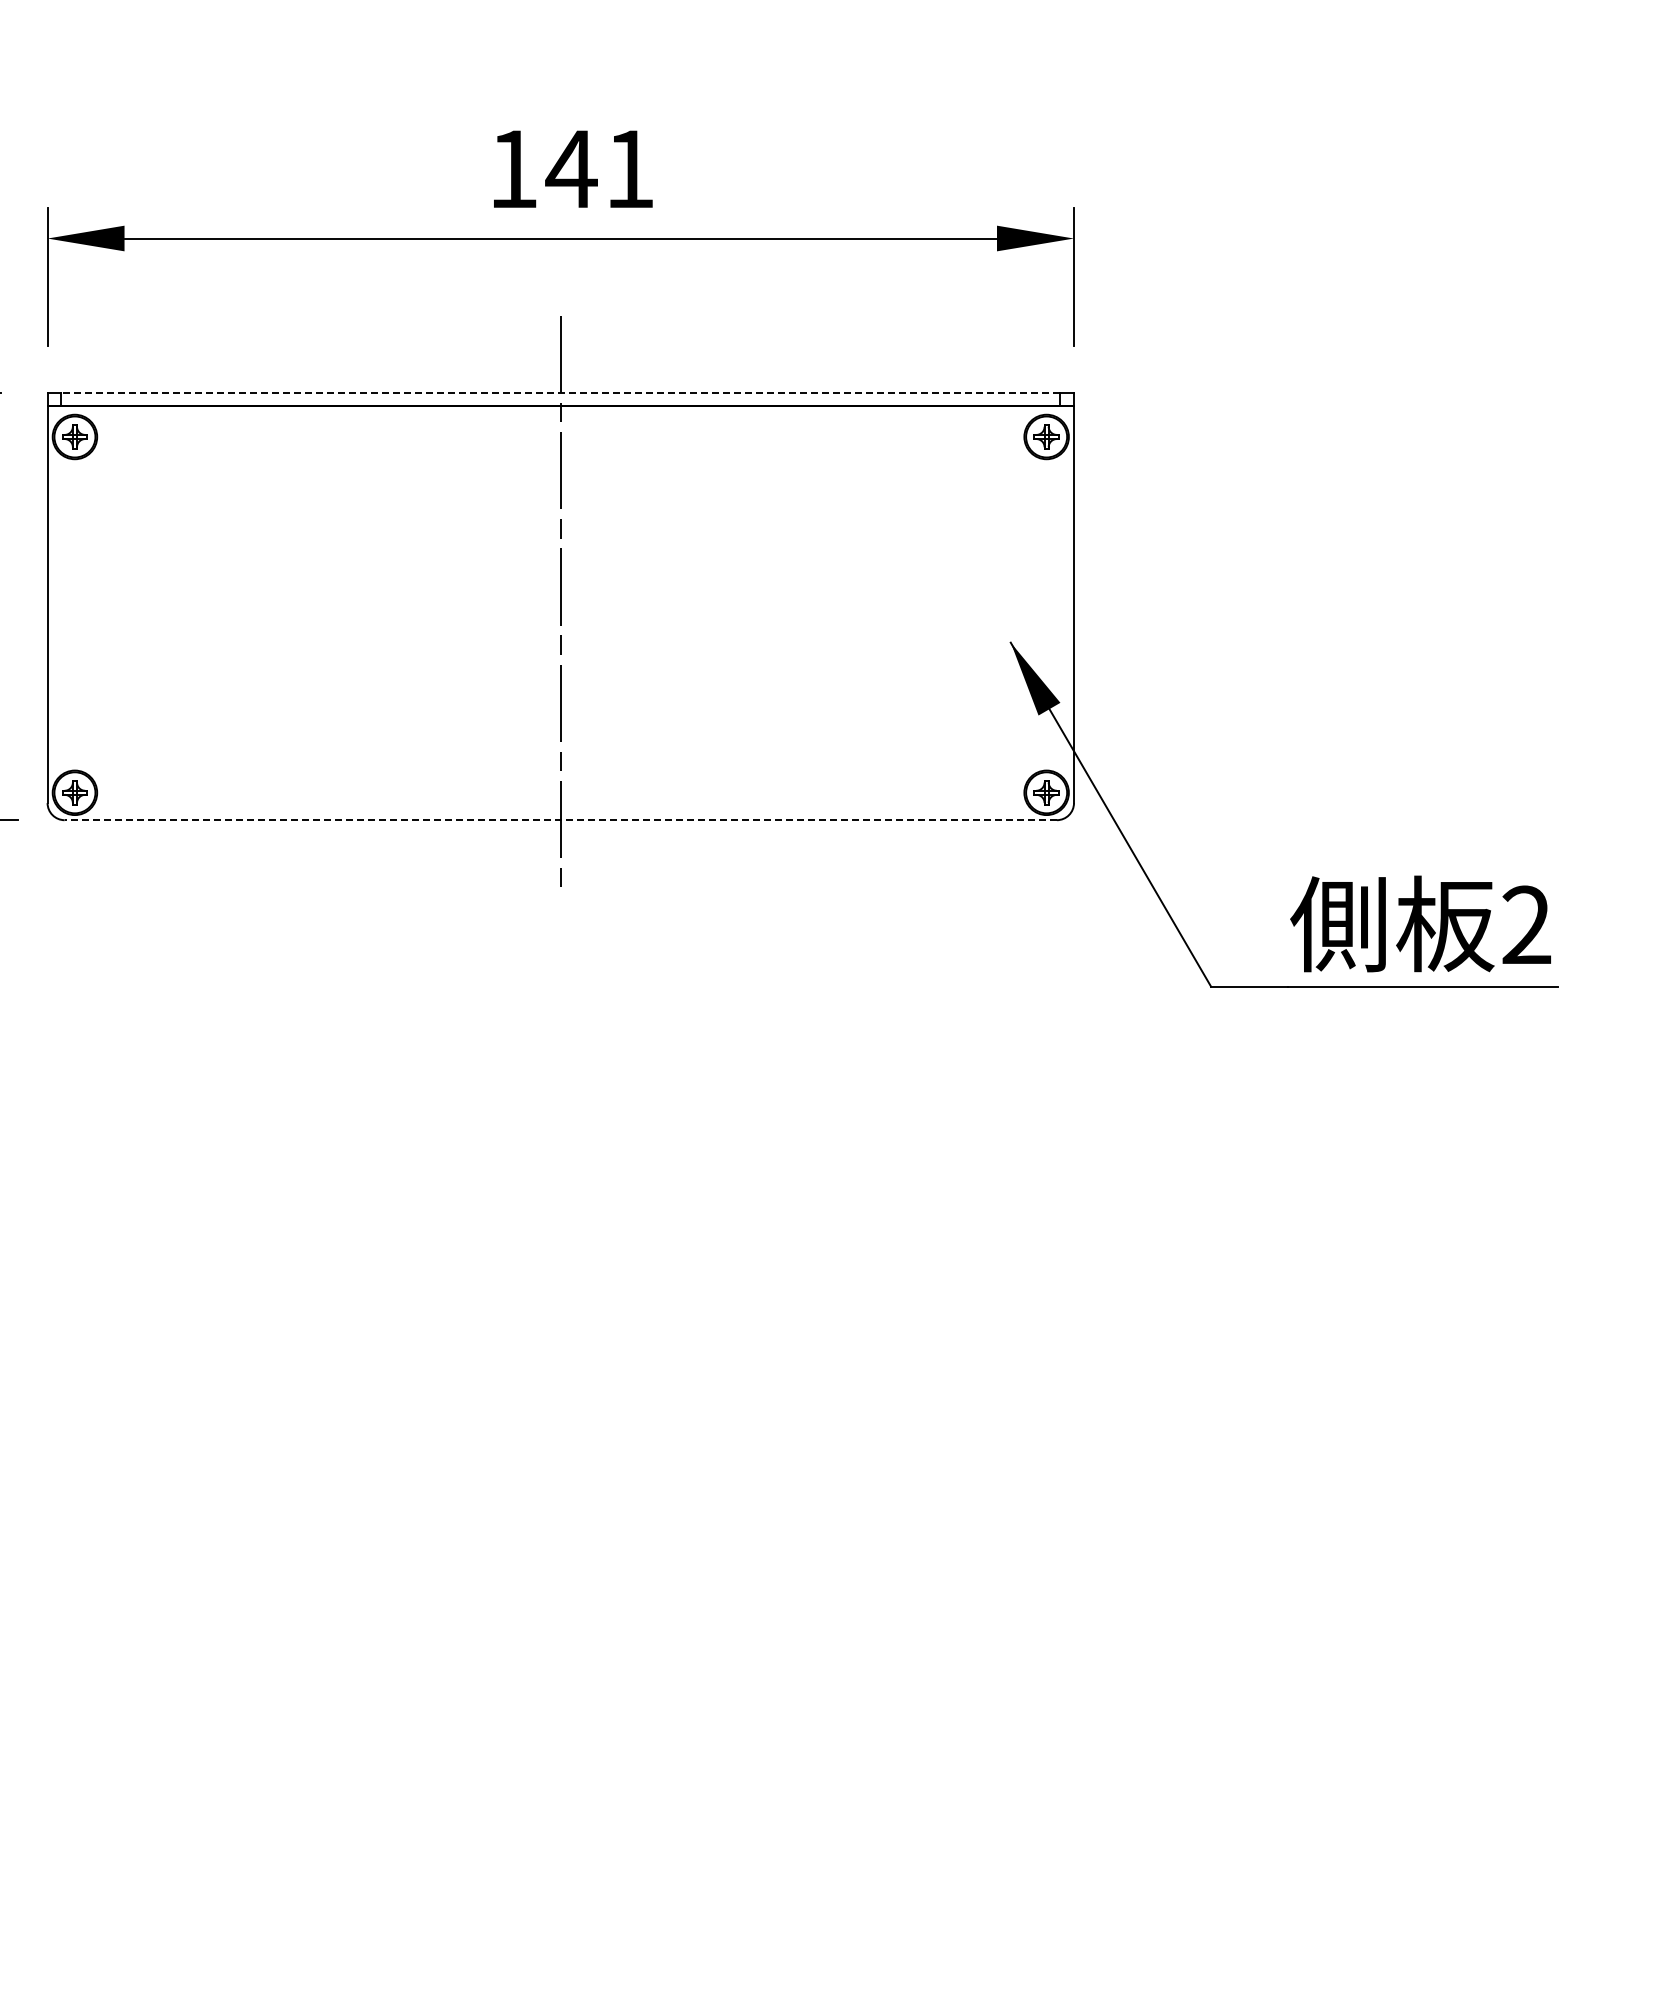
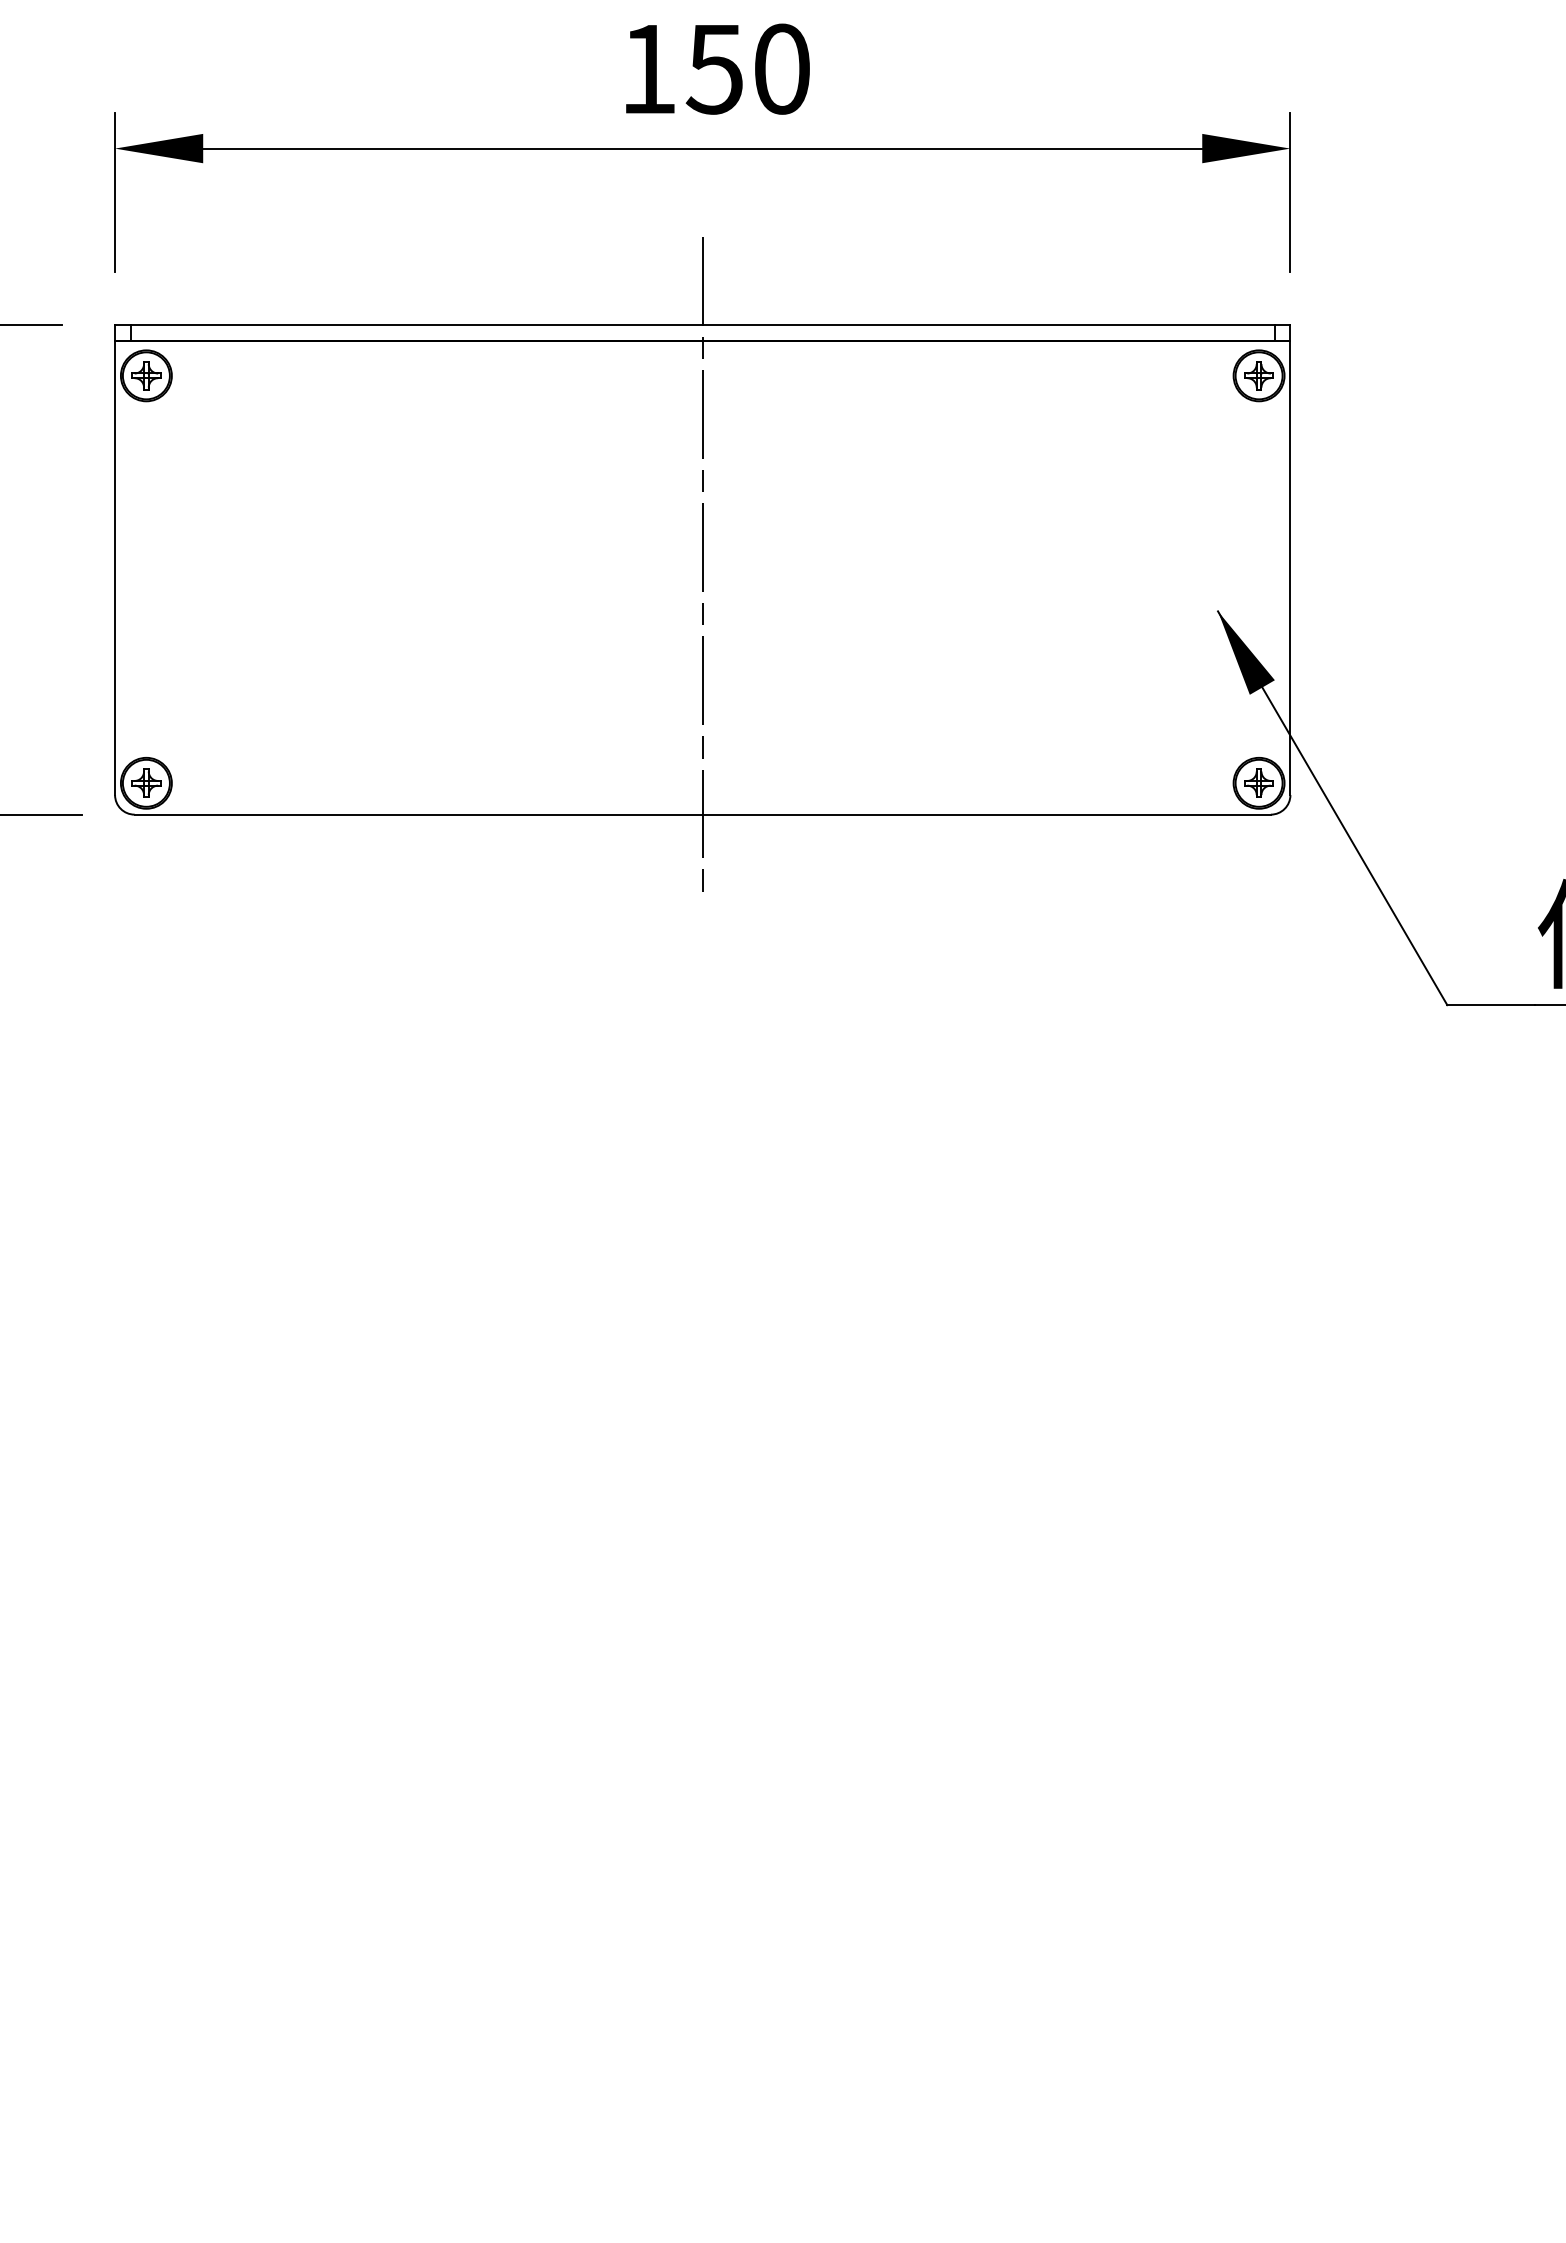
text: (599, 168) -> (747, 68), 141 -> 150
line: (560, 392) -> (702, 324), dashed -> solid
line: (560, 820) -> (702, 815), dashed -> solid

